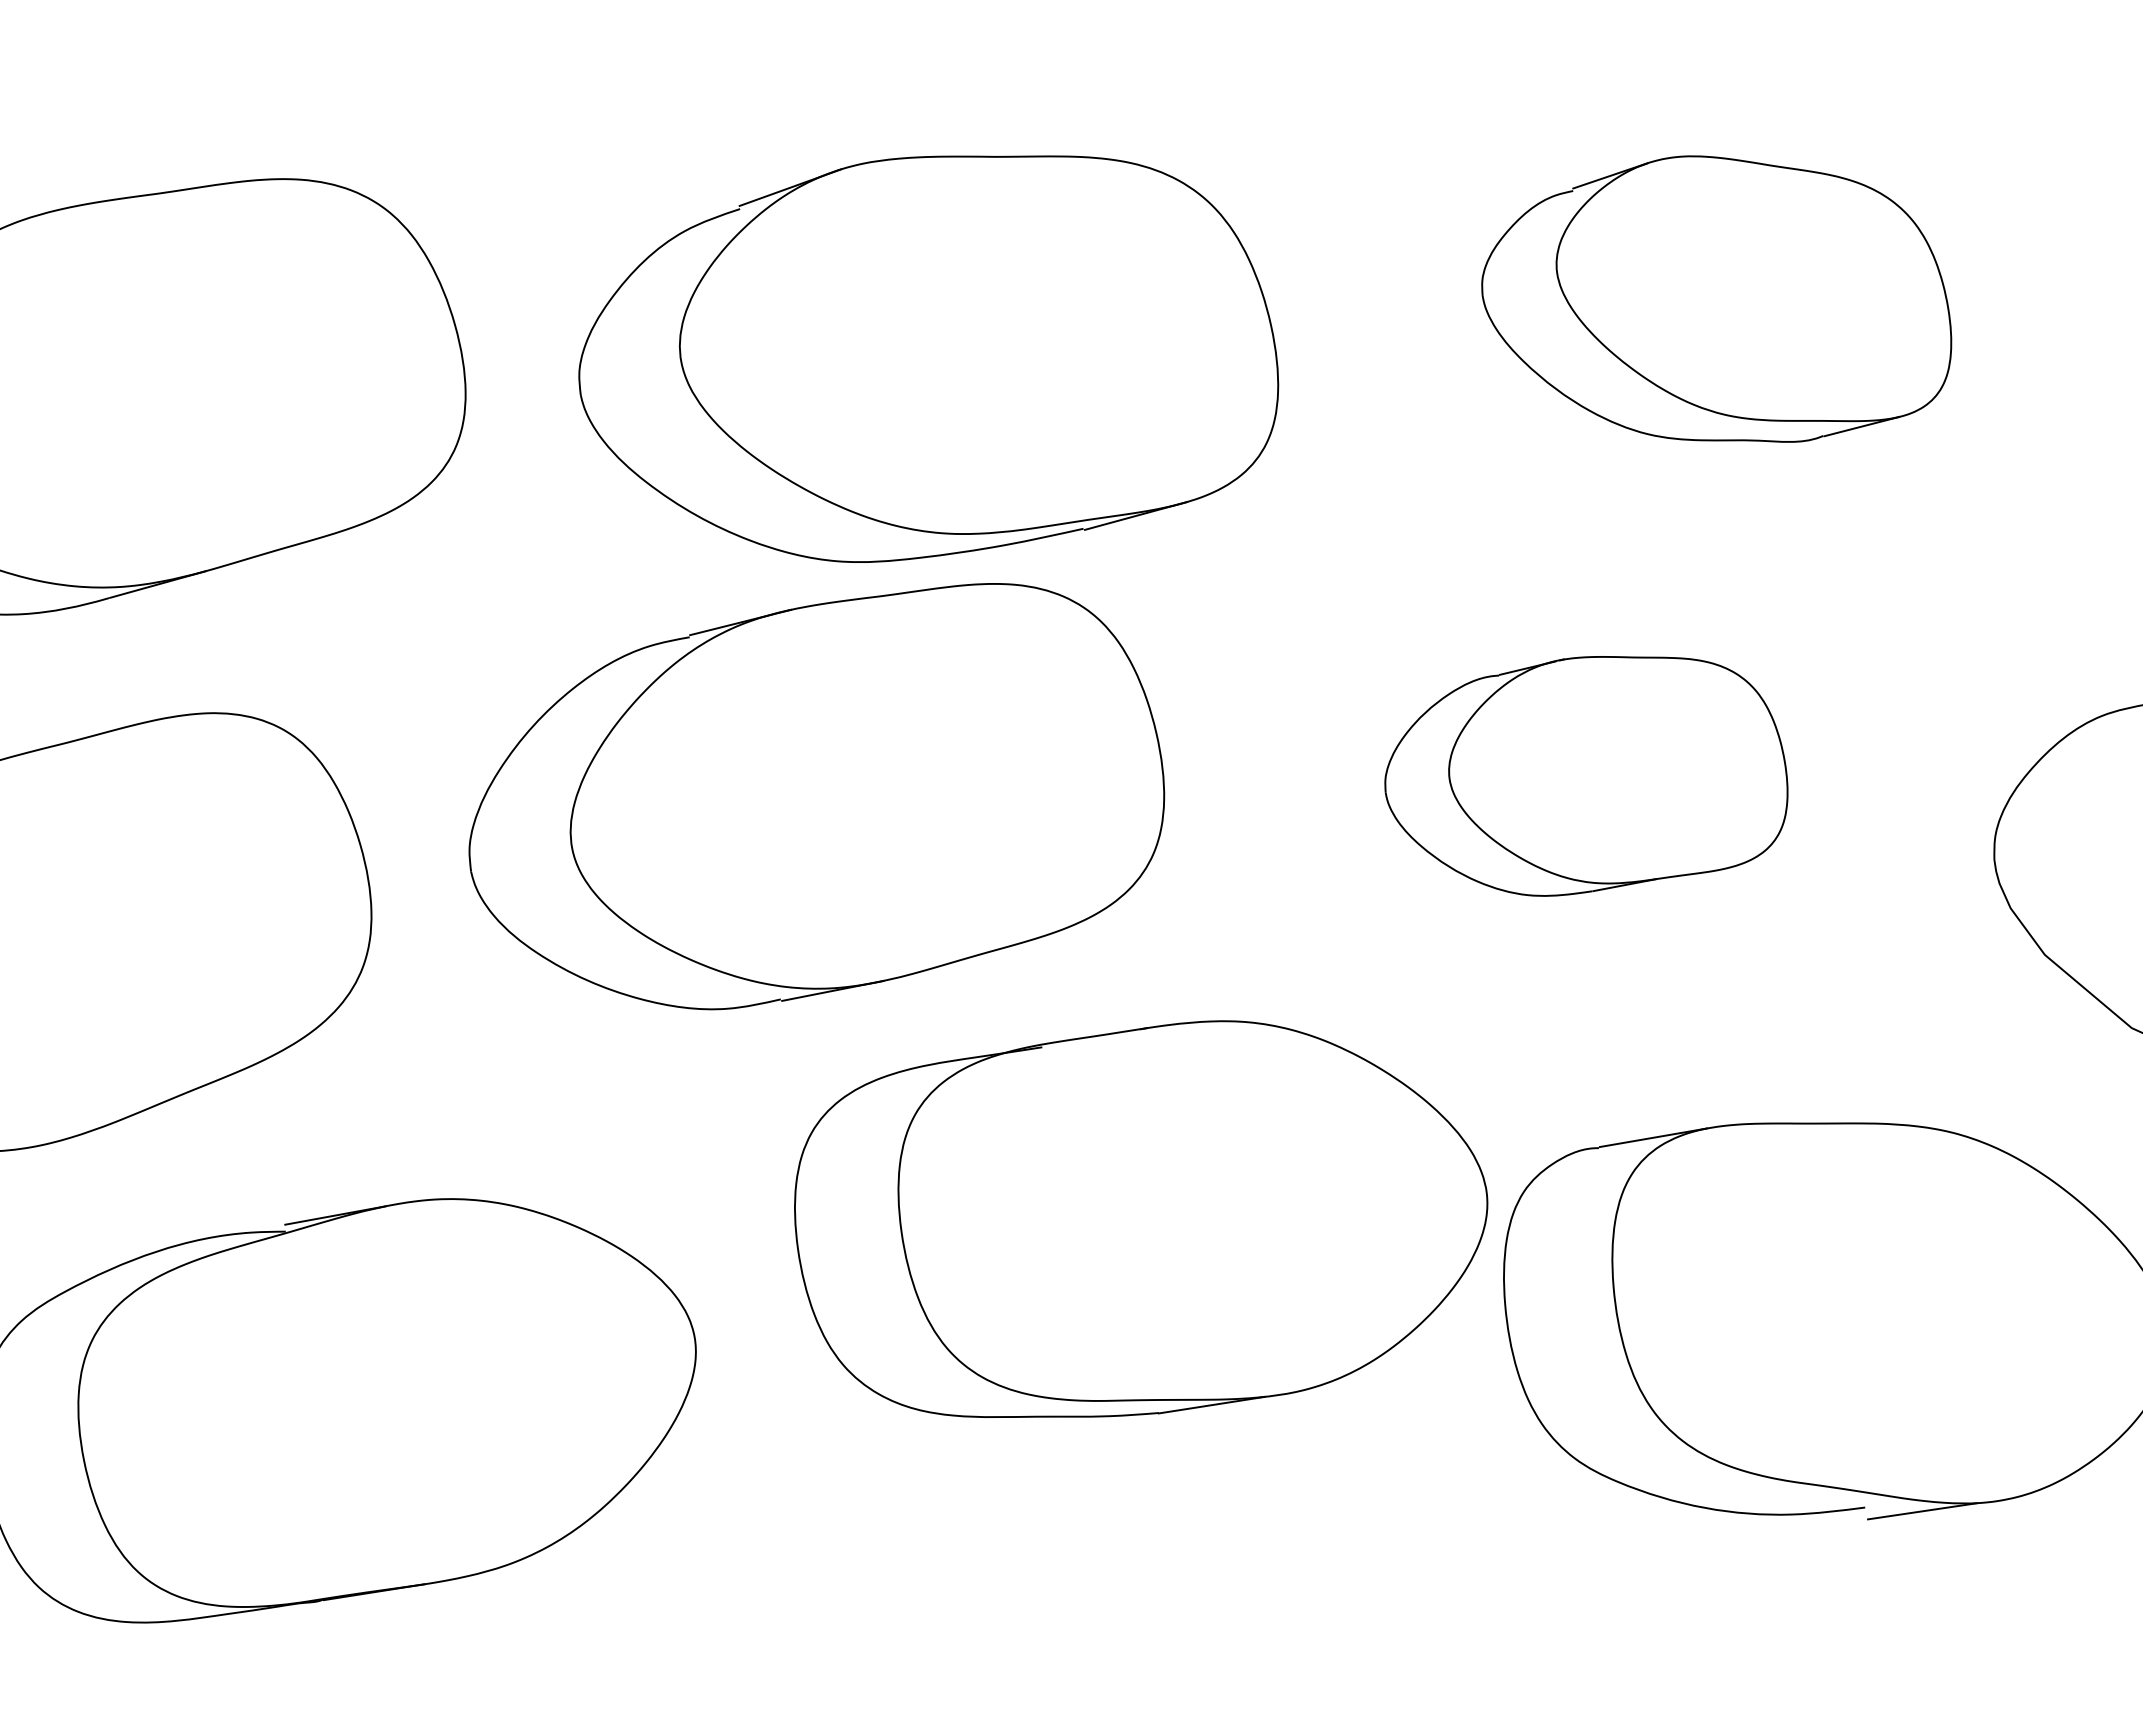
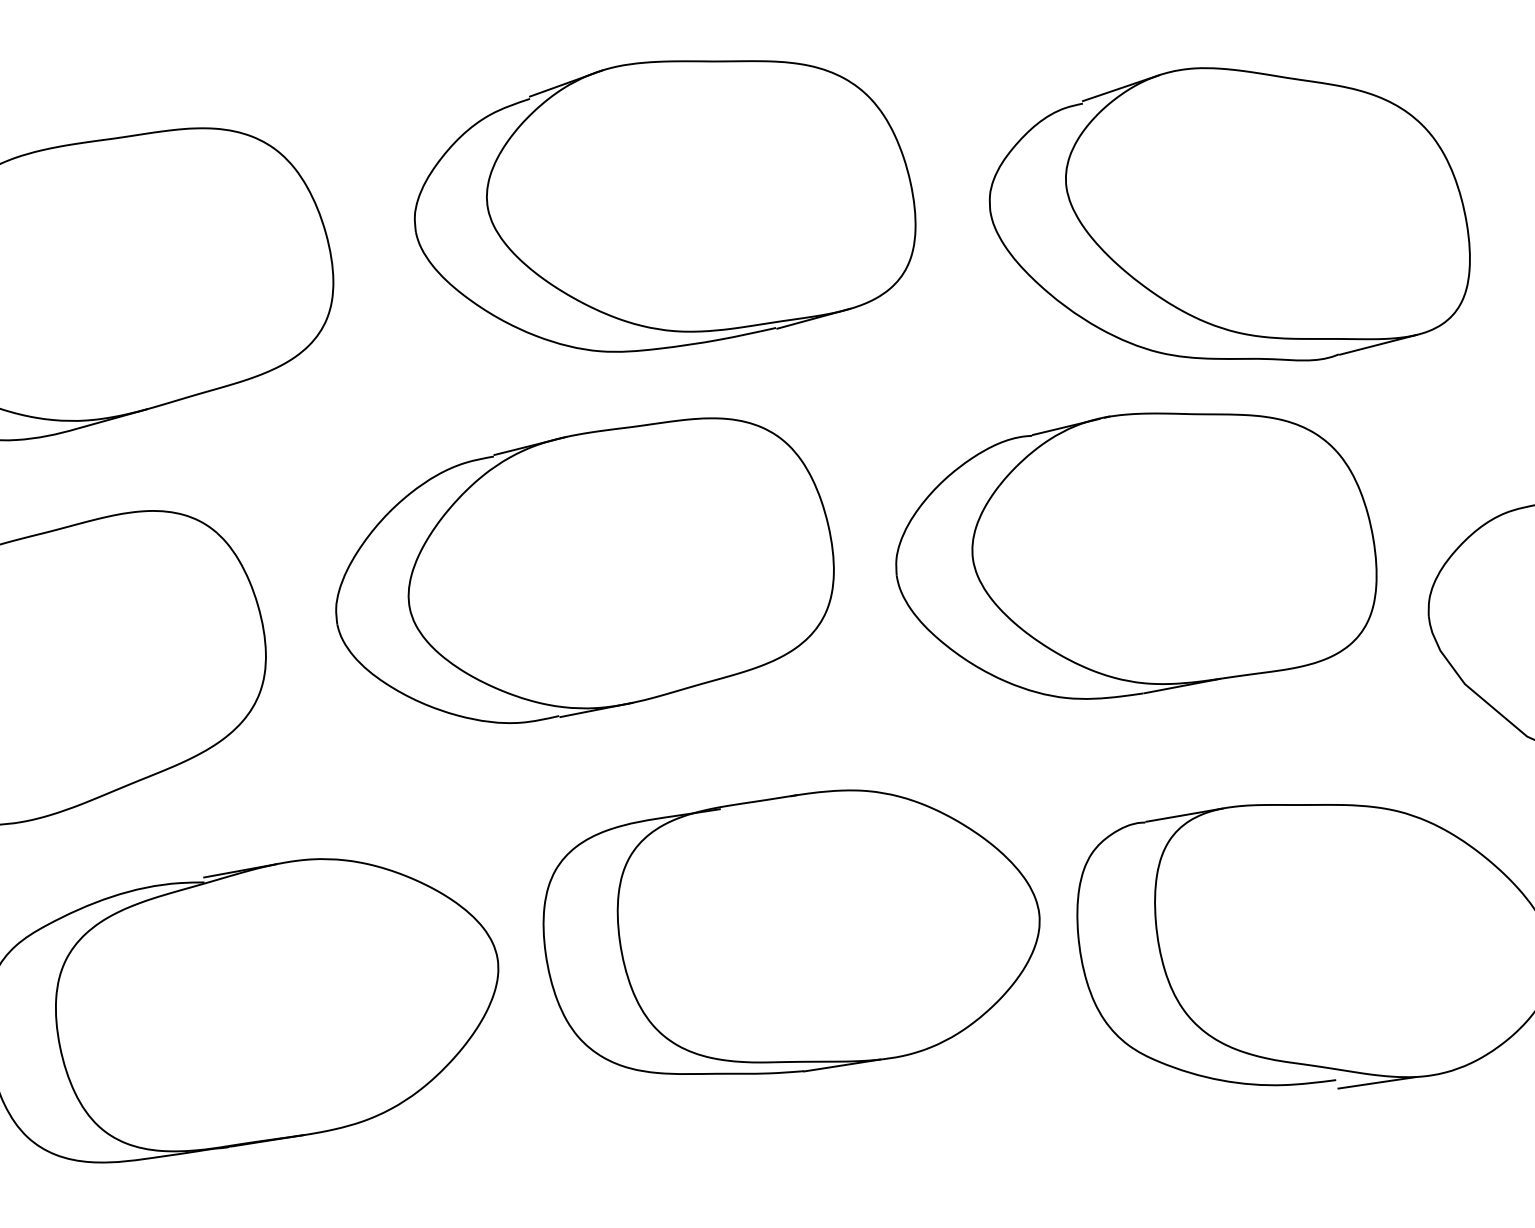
part: (1716, 298) -> (1229, 213), size x1.43
part: (928, 358) -> (665, 205), moved
part: (1586, 776) -> (1136, 556), size x1.67
part: (1141, 1218) -> (791, 931), moved

